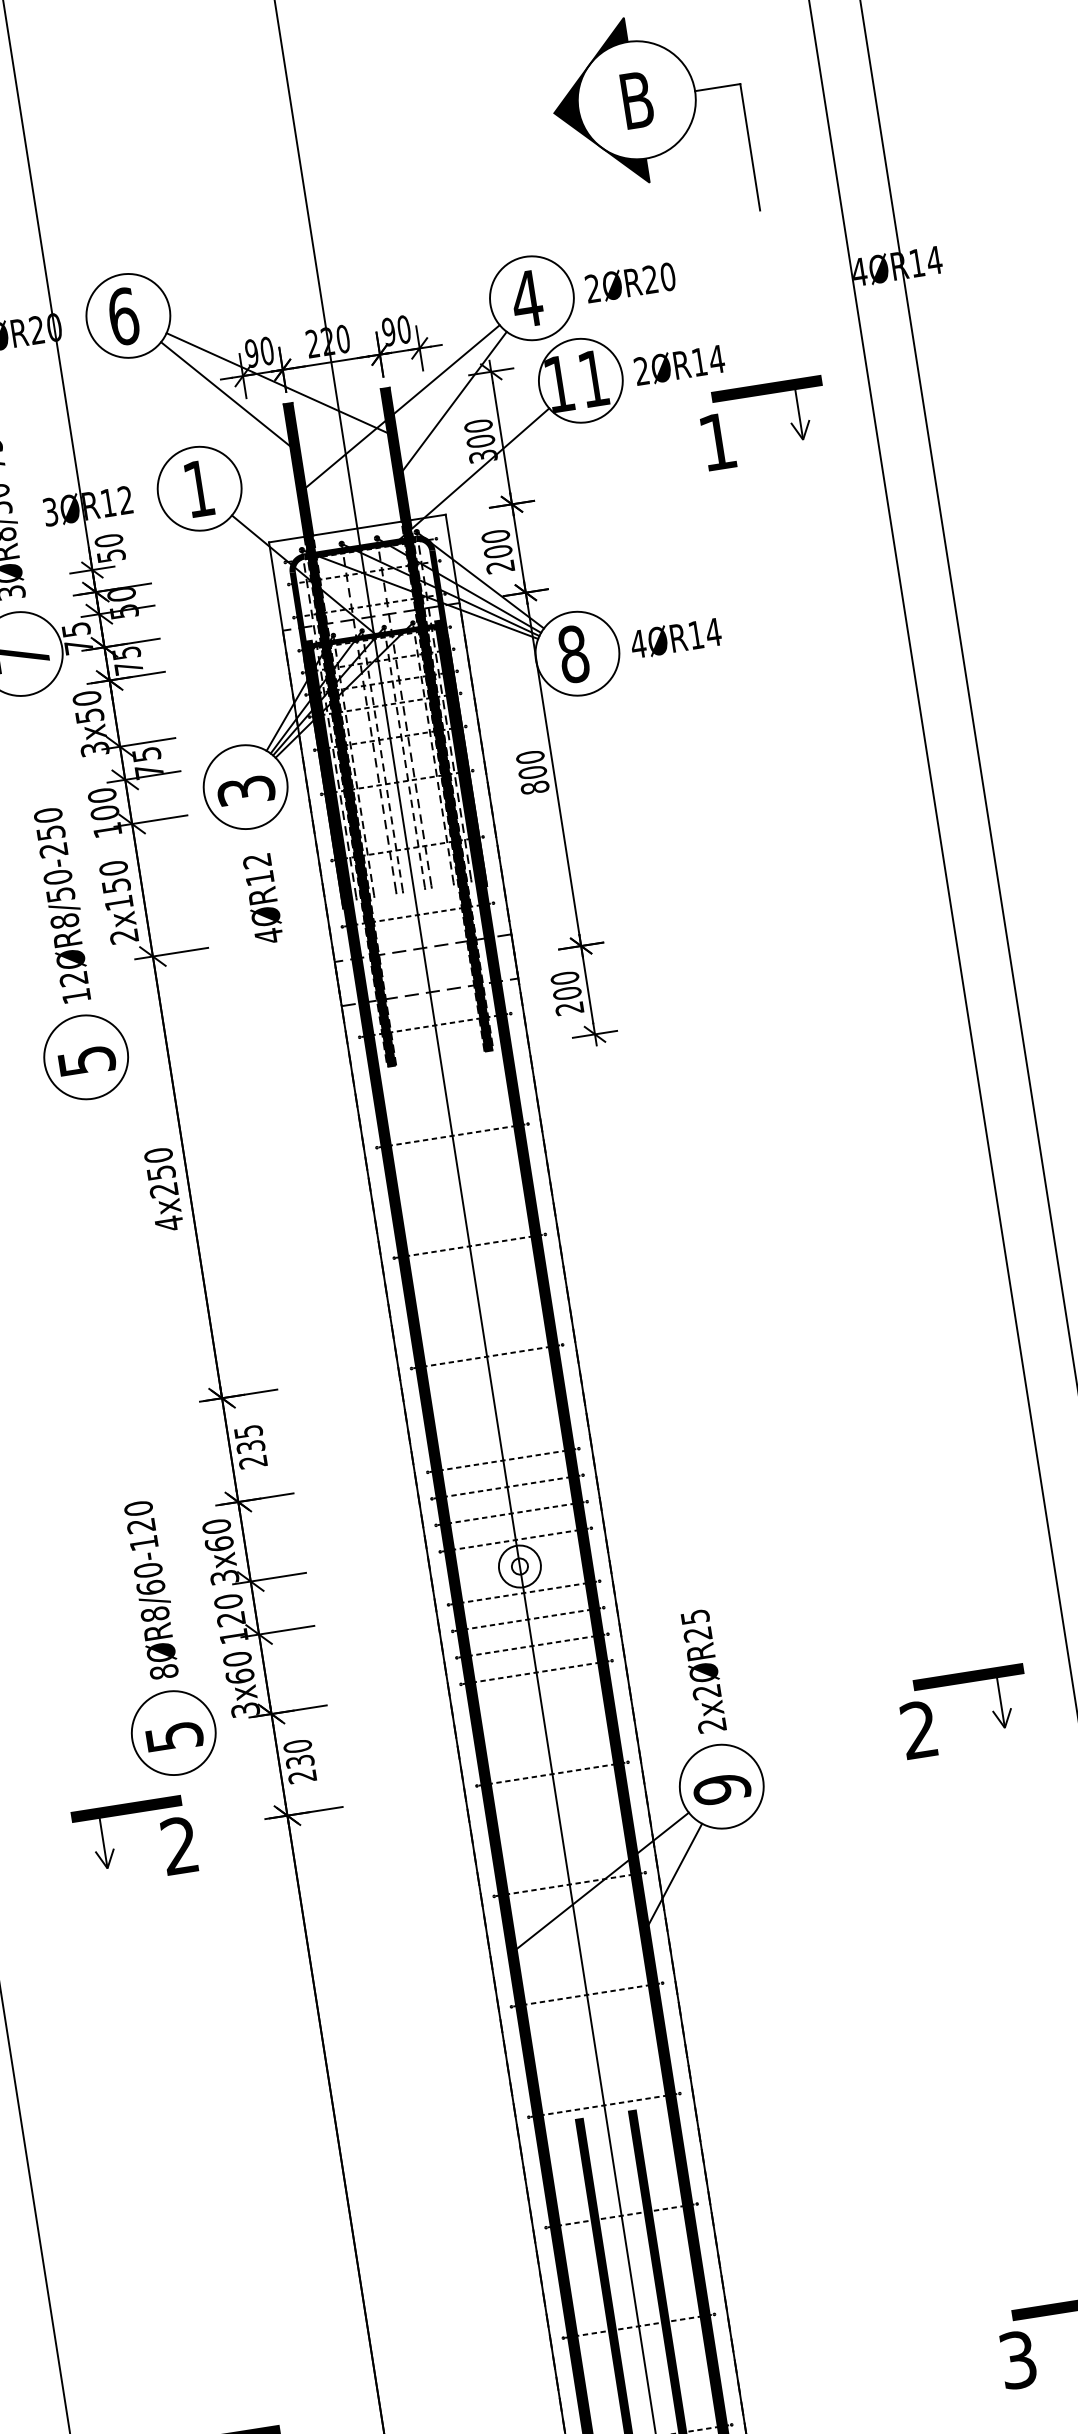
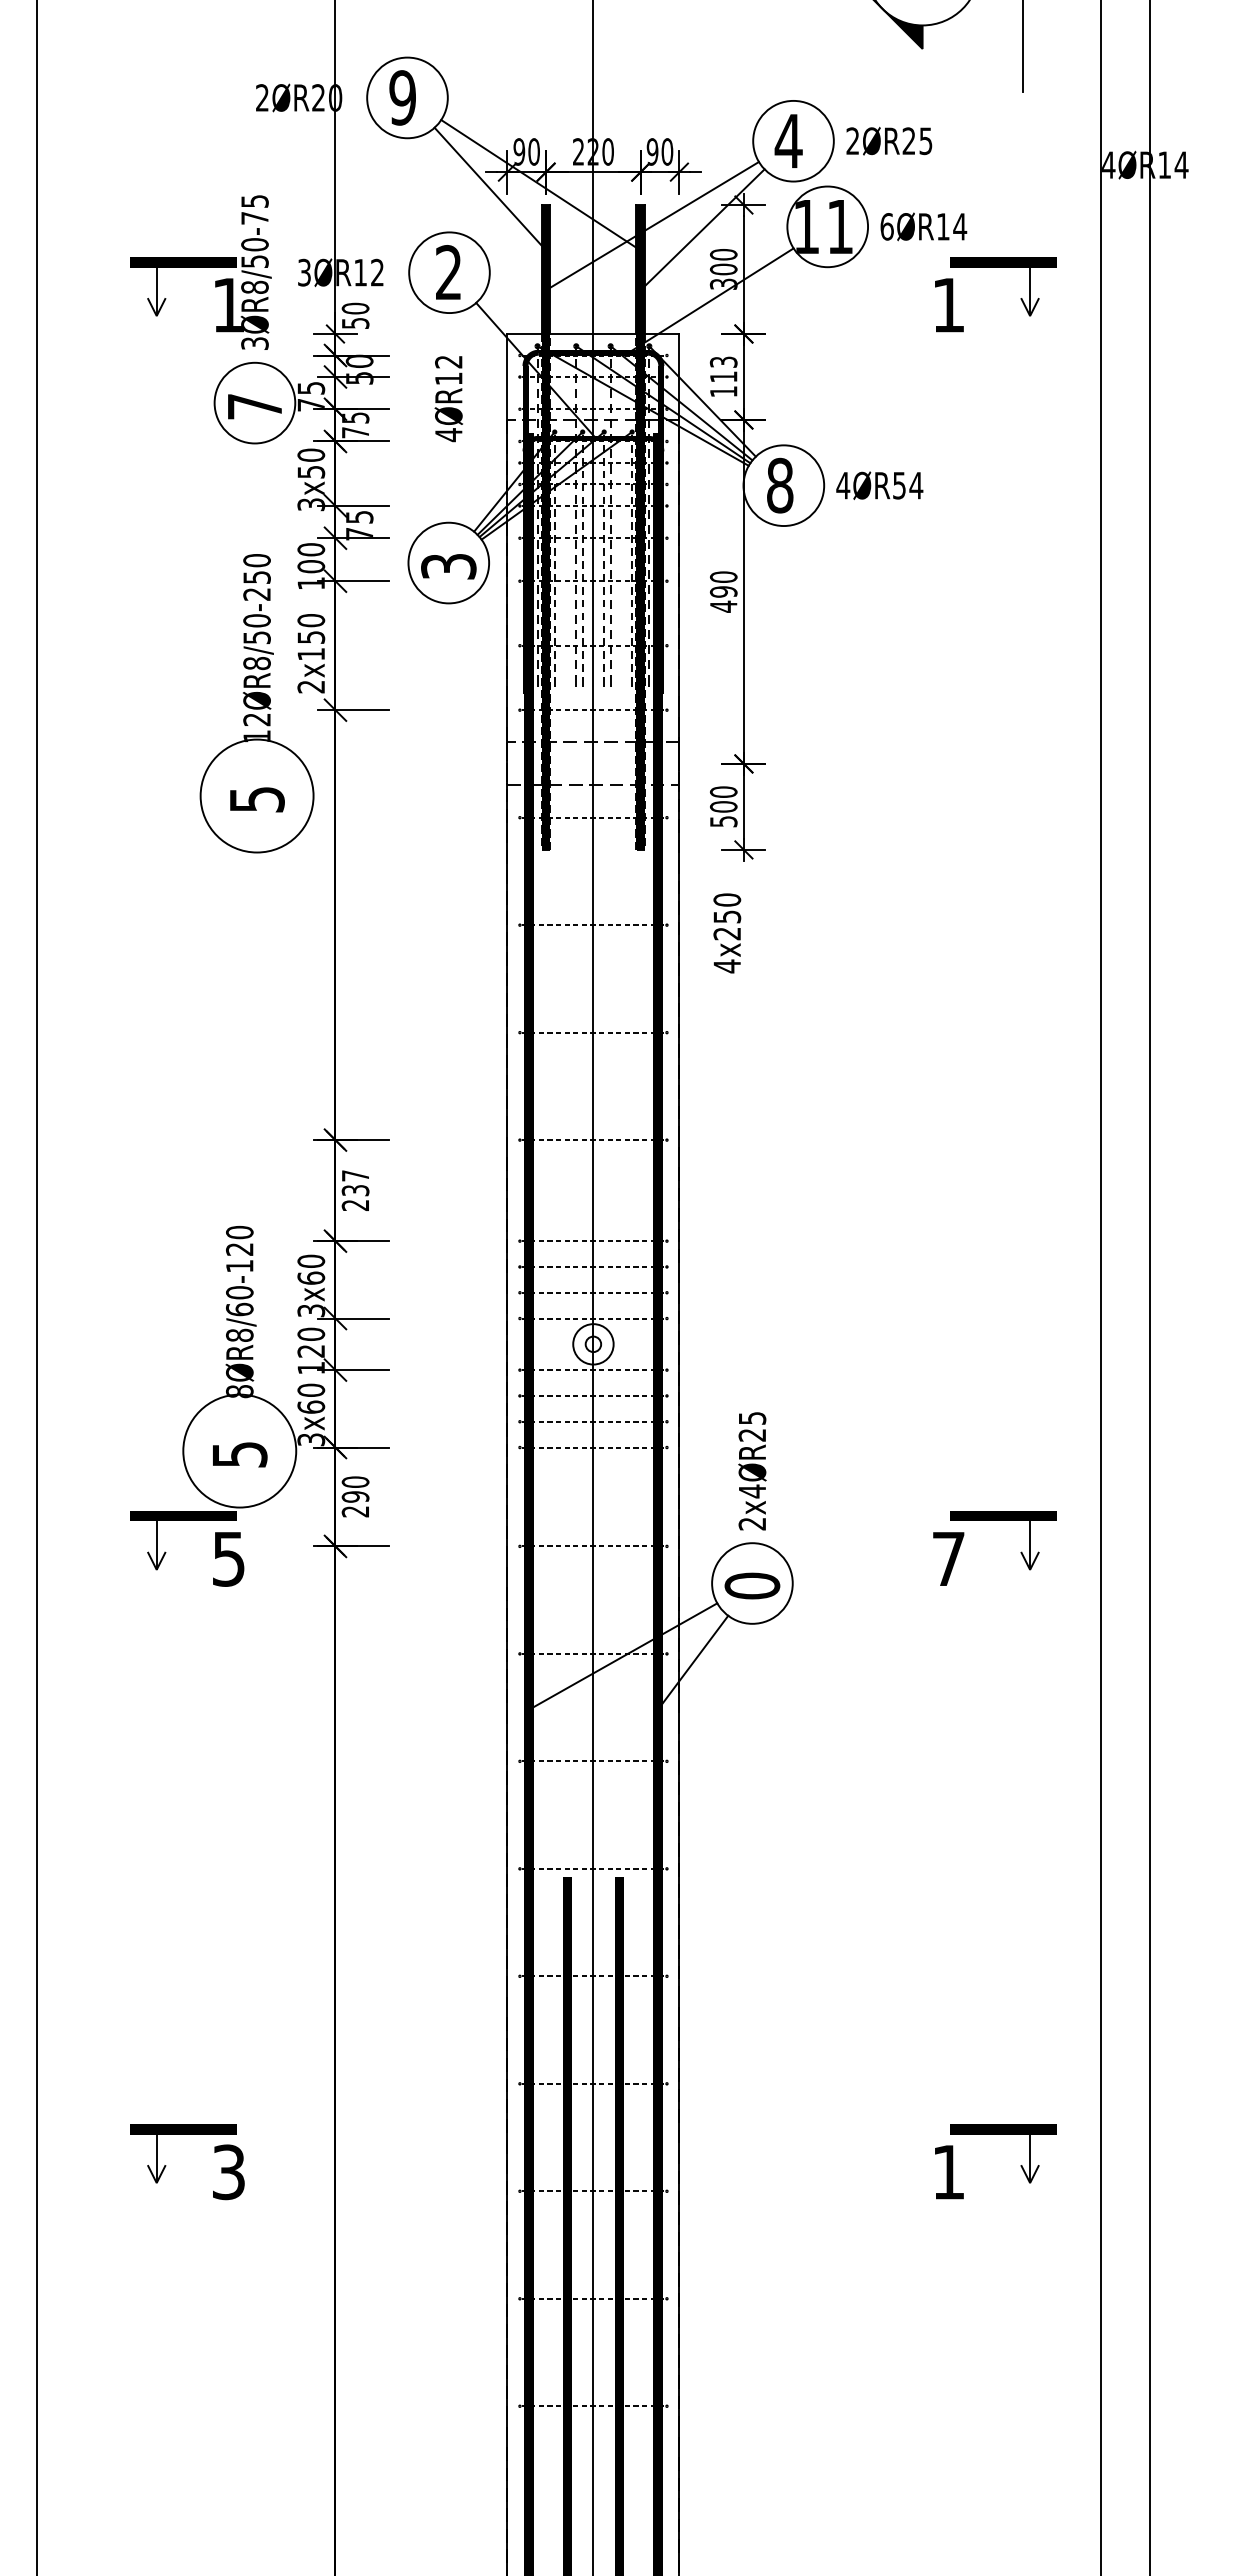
text: (667, 277) -> (925, 141), 2ØR20 -> 2ØR25
text: (123, 316) -> (402, 97), 6 -> 9
text: (641, 370) -> (886, 226), 2ØR14 -> 6ØR14
text: (198, 488) -> (448, 272), 1 -> 2
text: (497, 551) -> (723, 376), 200 -> 113
text: (696, 634) -> (899, 485), 4ØR14 -> 4ØR54
text: (533, 780) -> (723, 599), 800 -> 490
text: (262, 899) -> (448, 399), moved
text: (569, 1008) -> (723, 821), 200 -> 500
circle: (85, 1056) -> (256, 795), size x1.4
text: (164, 1189) -> (727, 933), moved
text: (248, 1431) -> (355, 1175), 235 -> 237
text: (706, 1692) -> (751, 1491), 2x2ØR25 -> 2x4ØR25
text: (919, 1729) -> (948, 1558), 2 -> 7
circle: (173, 1732) -> (239, 1450), size x1.4
text: (299, 1761) -> (355, 1496), 230 -> 290
text: (722, 1788) -> (752, 1585), 9 -> 0
text: (179, 1845) -> (228, 1558), 2 -> 5
text: (1017, 2360) -> (948, 2172), 3 -> 1

